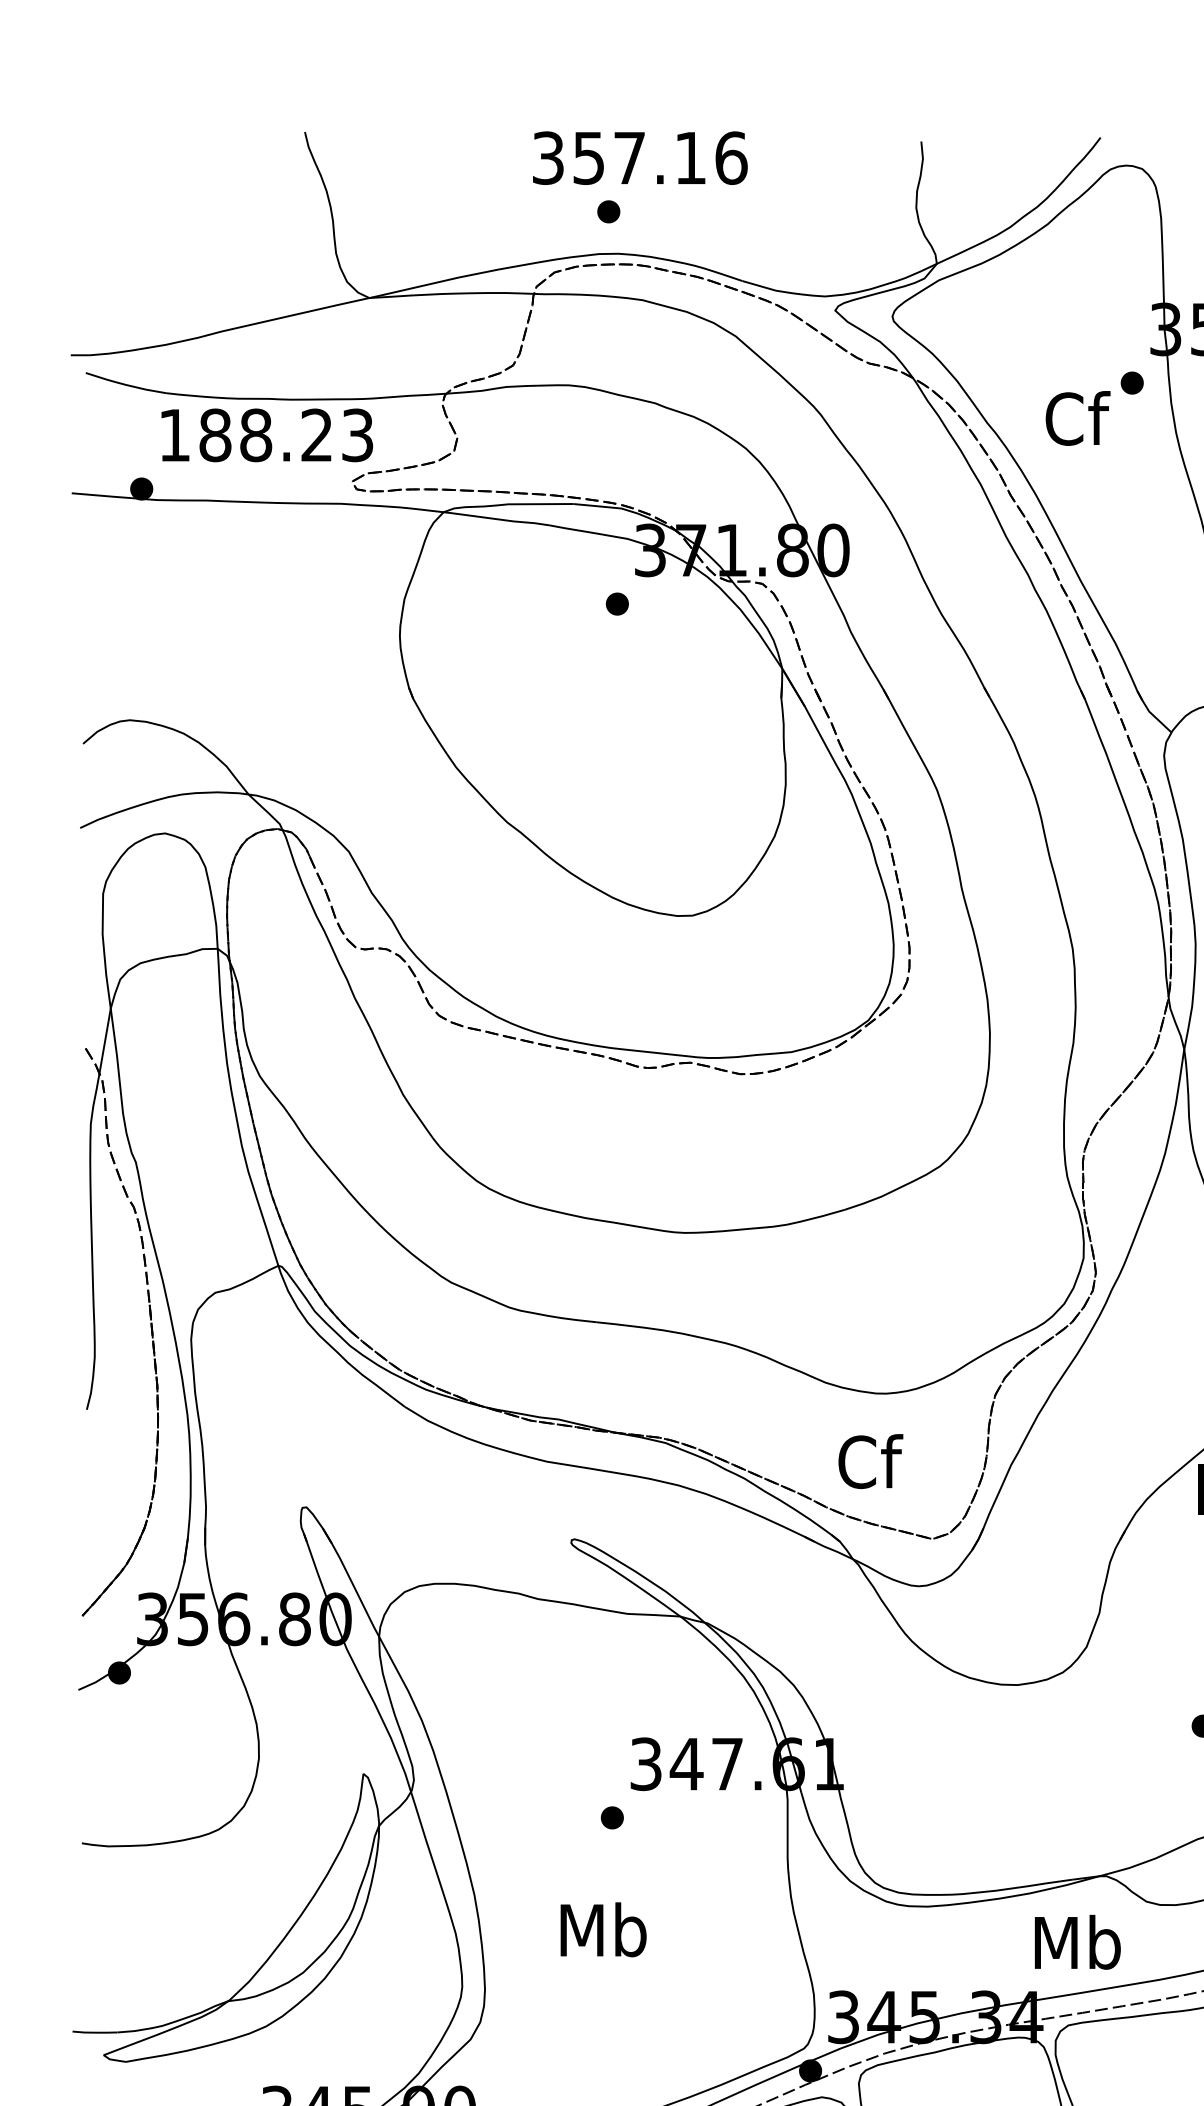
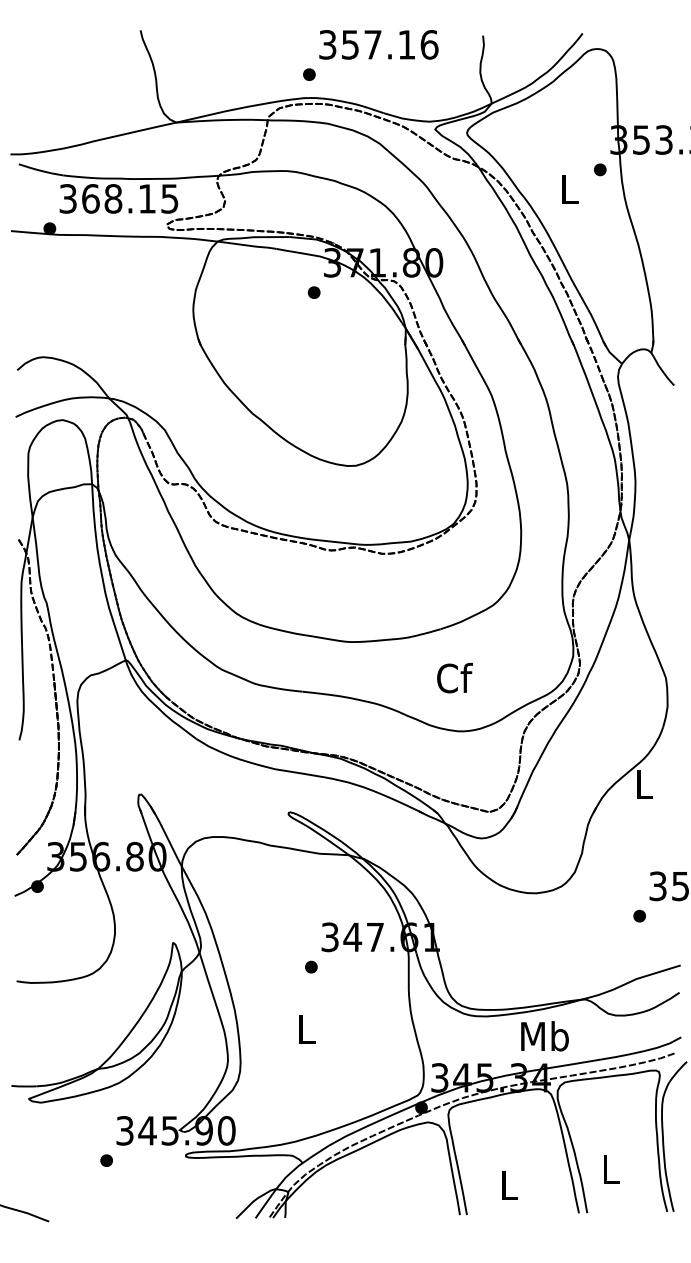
text: (639, 157) -> (378, 44), moved
text: (1078, 418) -> (570, 189), Cf -> L
text: (265, 434) -> (118, 198), 188.23 -> 368.15
text: (869, 1462) -> (454, 678), moved
text: (603, 1930) -> (306, 1029), Mb -> L
text: (1076, 1942) -> (544, 1036), moved

